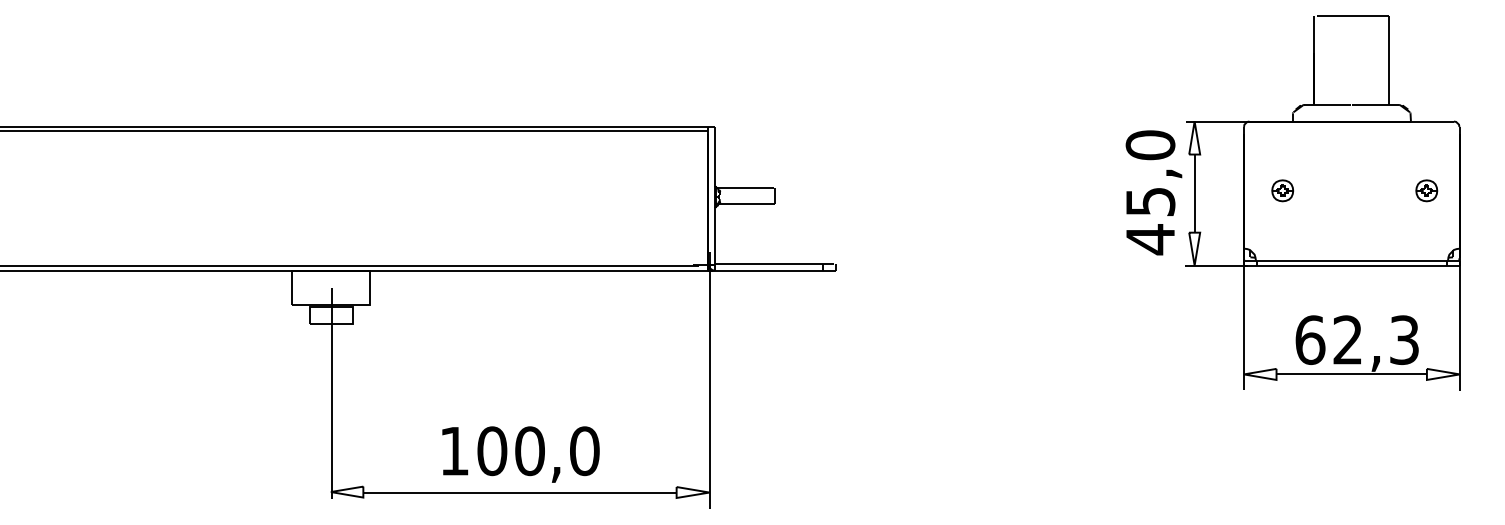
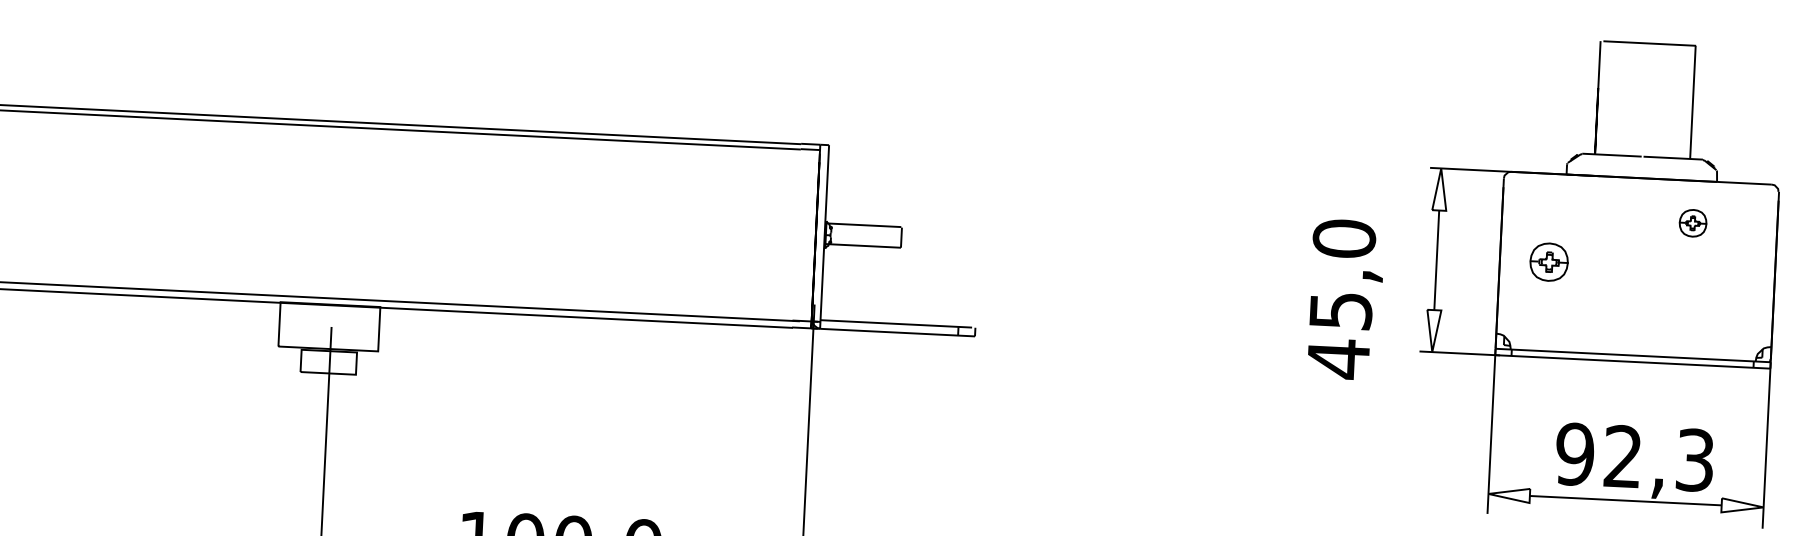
part: (1282, 190) -> (1548, 261), size x1.4
part: (1426, 190) -> (1692, 222), moved
text: (1153, 192) -> (1345, 299), moved
text: (1310, 340) -> (1575, 454), 62,3 -> 92,3

